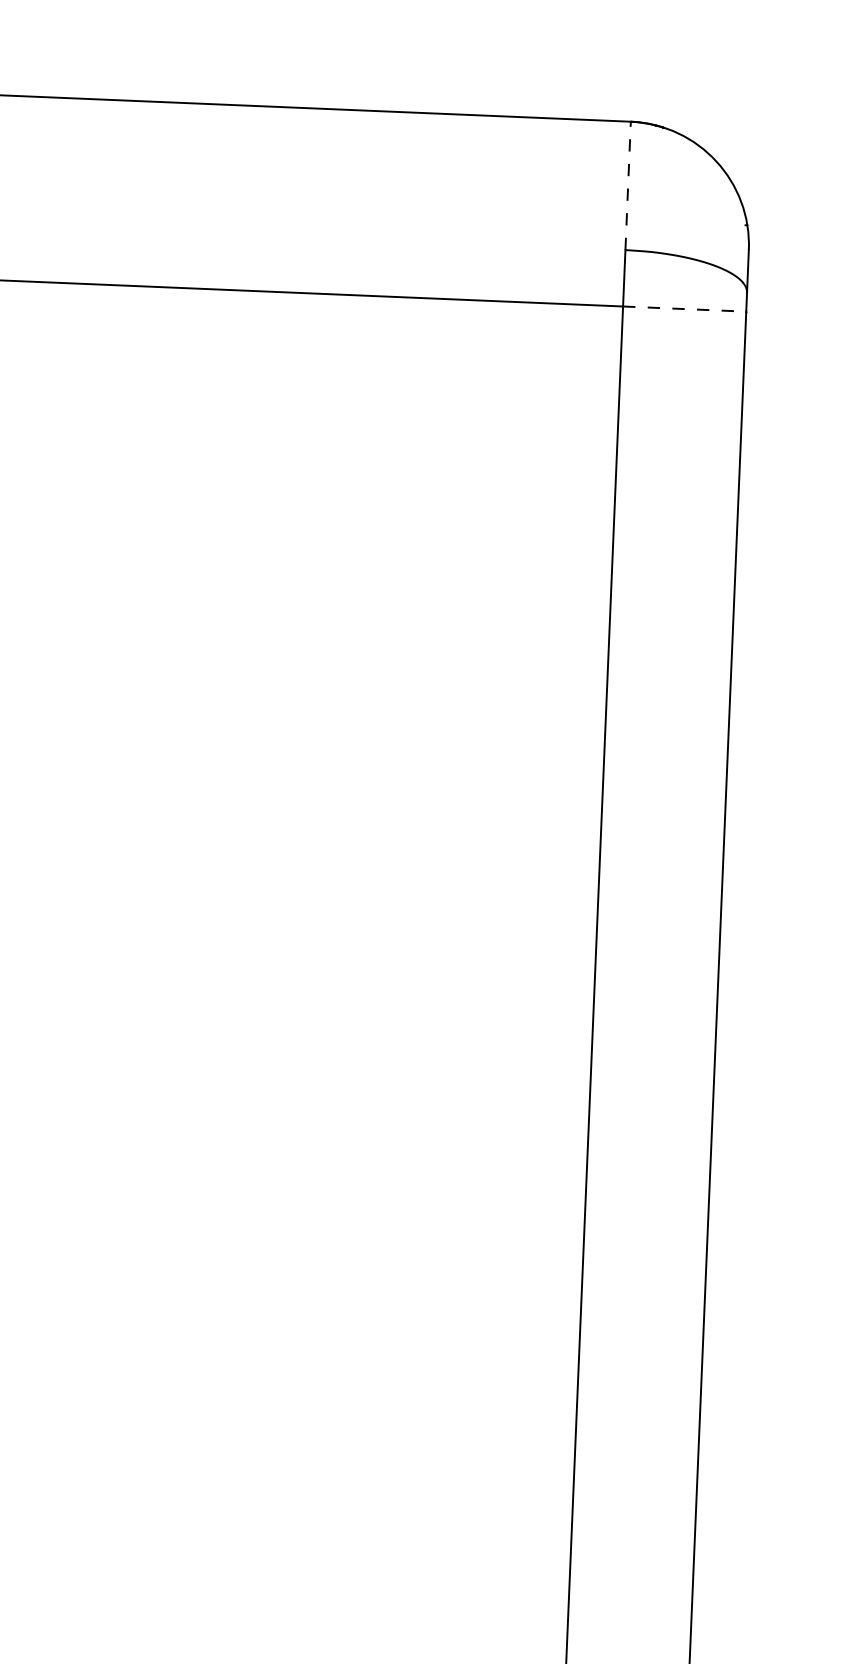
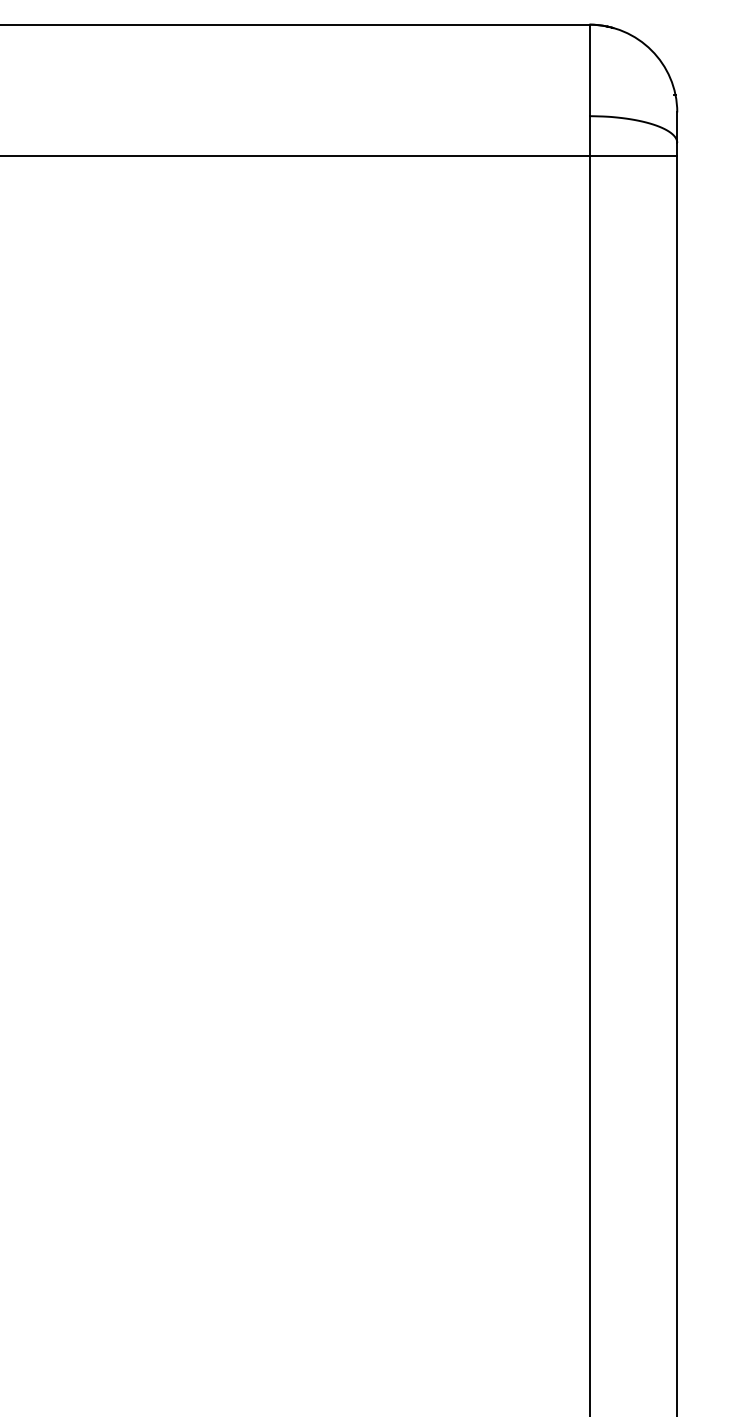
line: (628, 186) -> (589, 70), dashed -> solid
line: (684, 309) -> (633, 156), dashed -> solid

